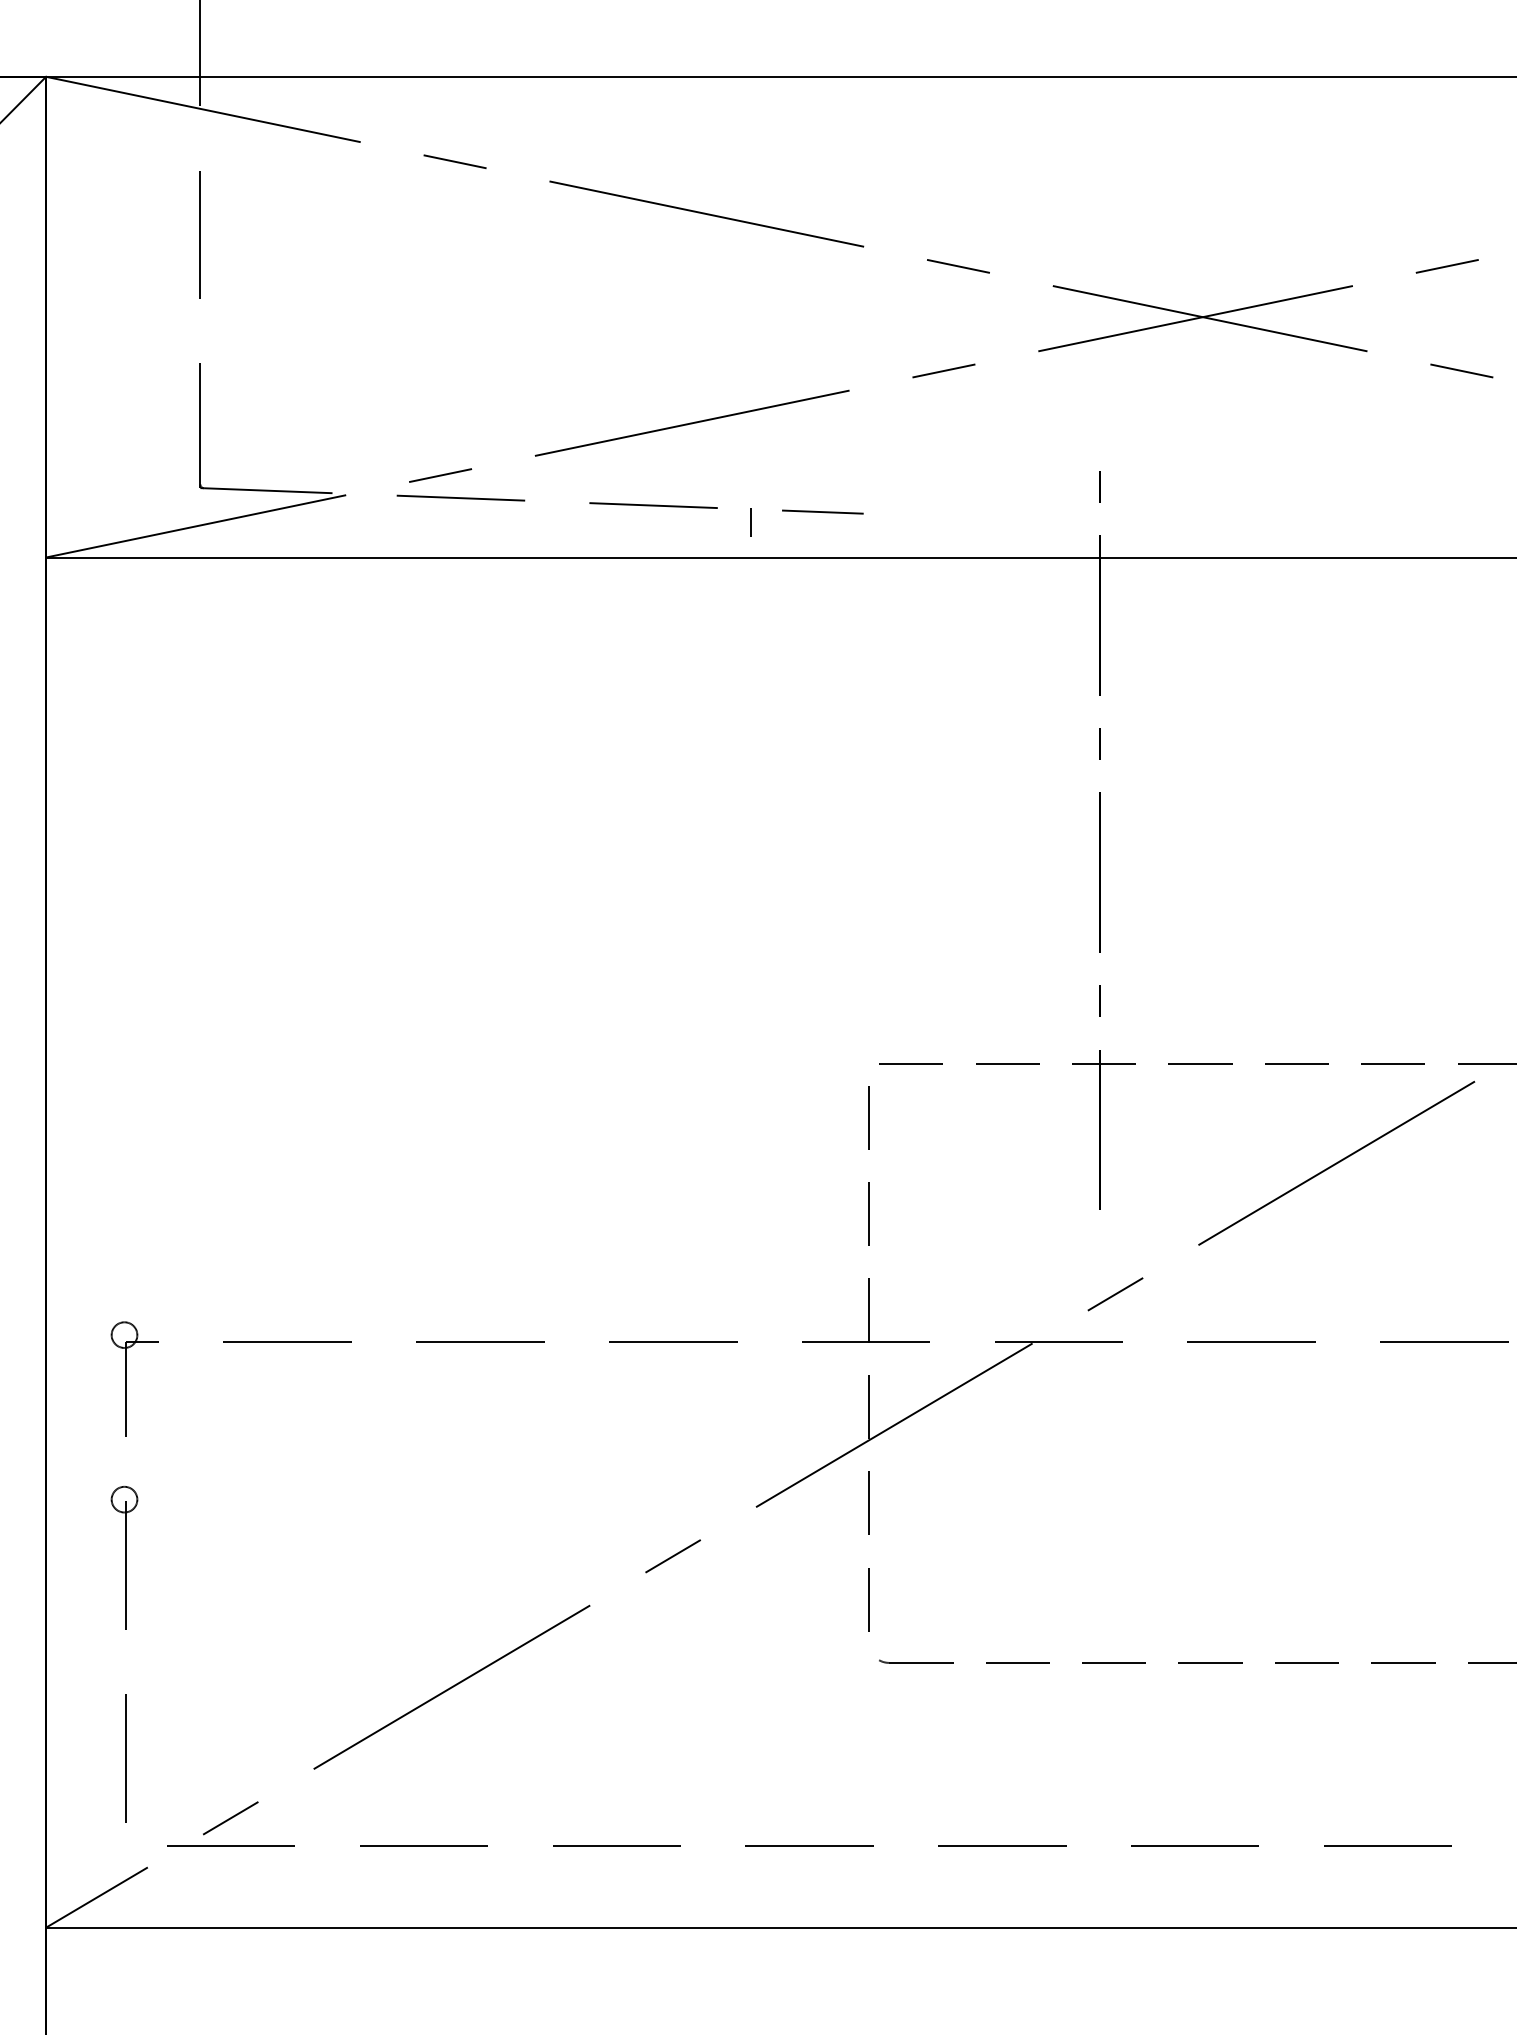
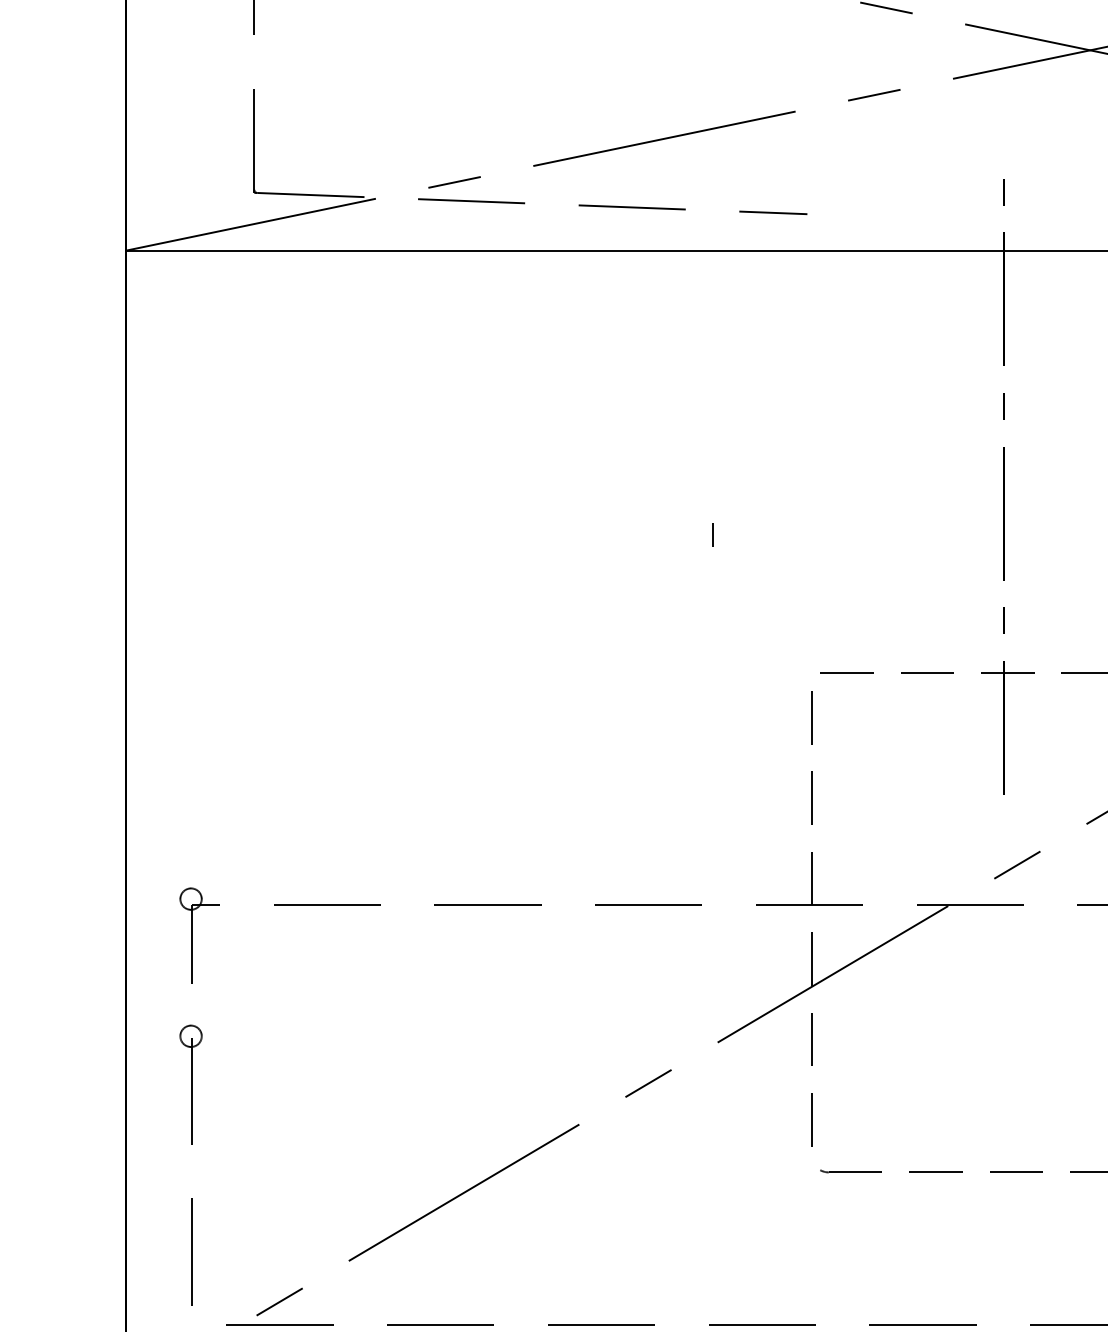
line: (750, 522) -> (713, 535), moved

